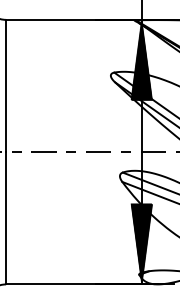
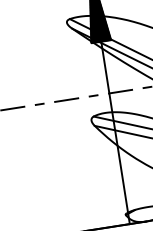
hatch: (141, 244) -> (123, 184), removed

